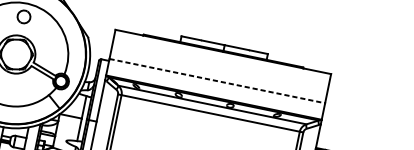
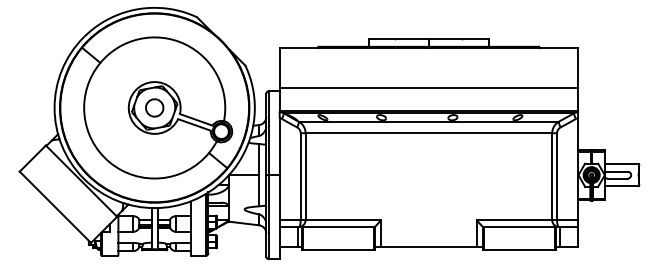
part: (23, 16) -> (154, 107), moved
line: (217, 81) -> (429, 88), dashed -> solid

